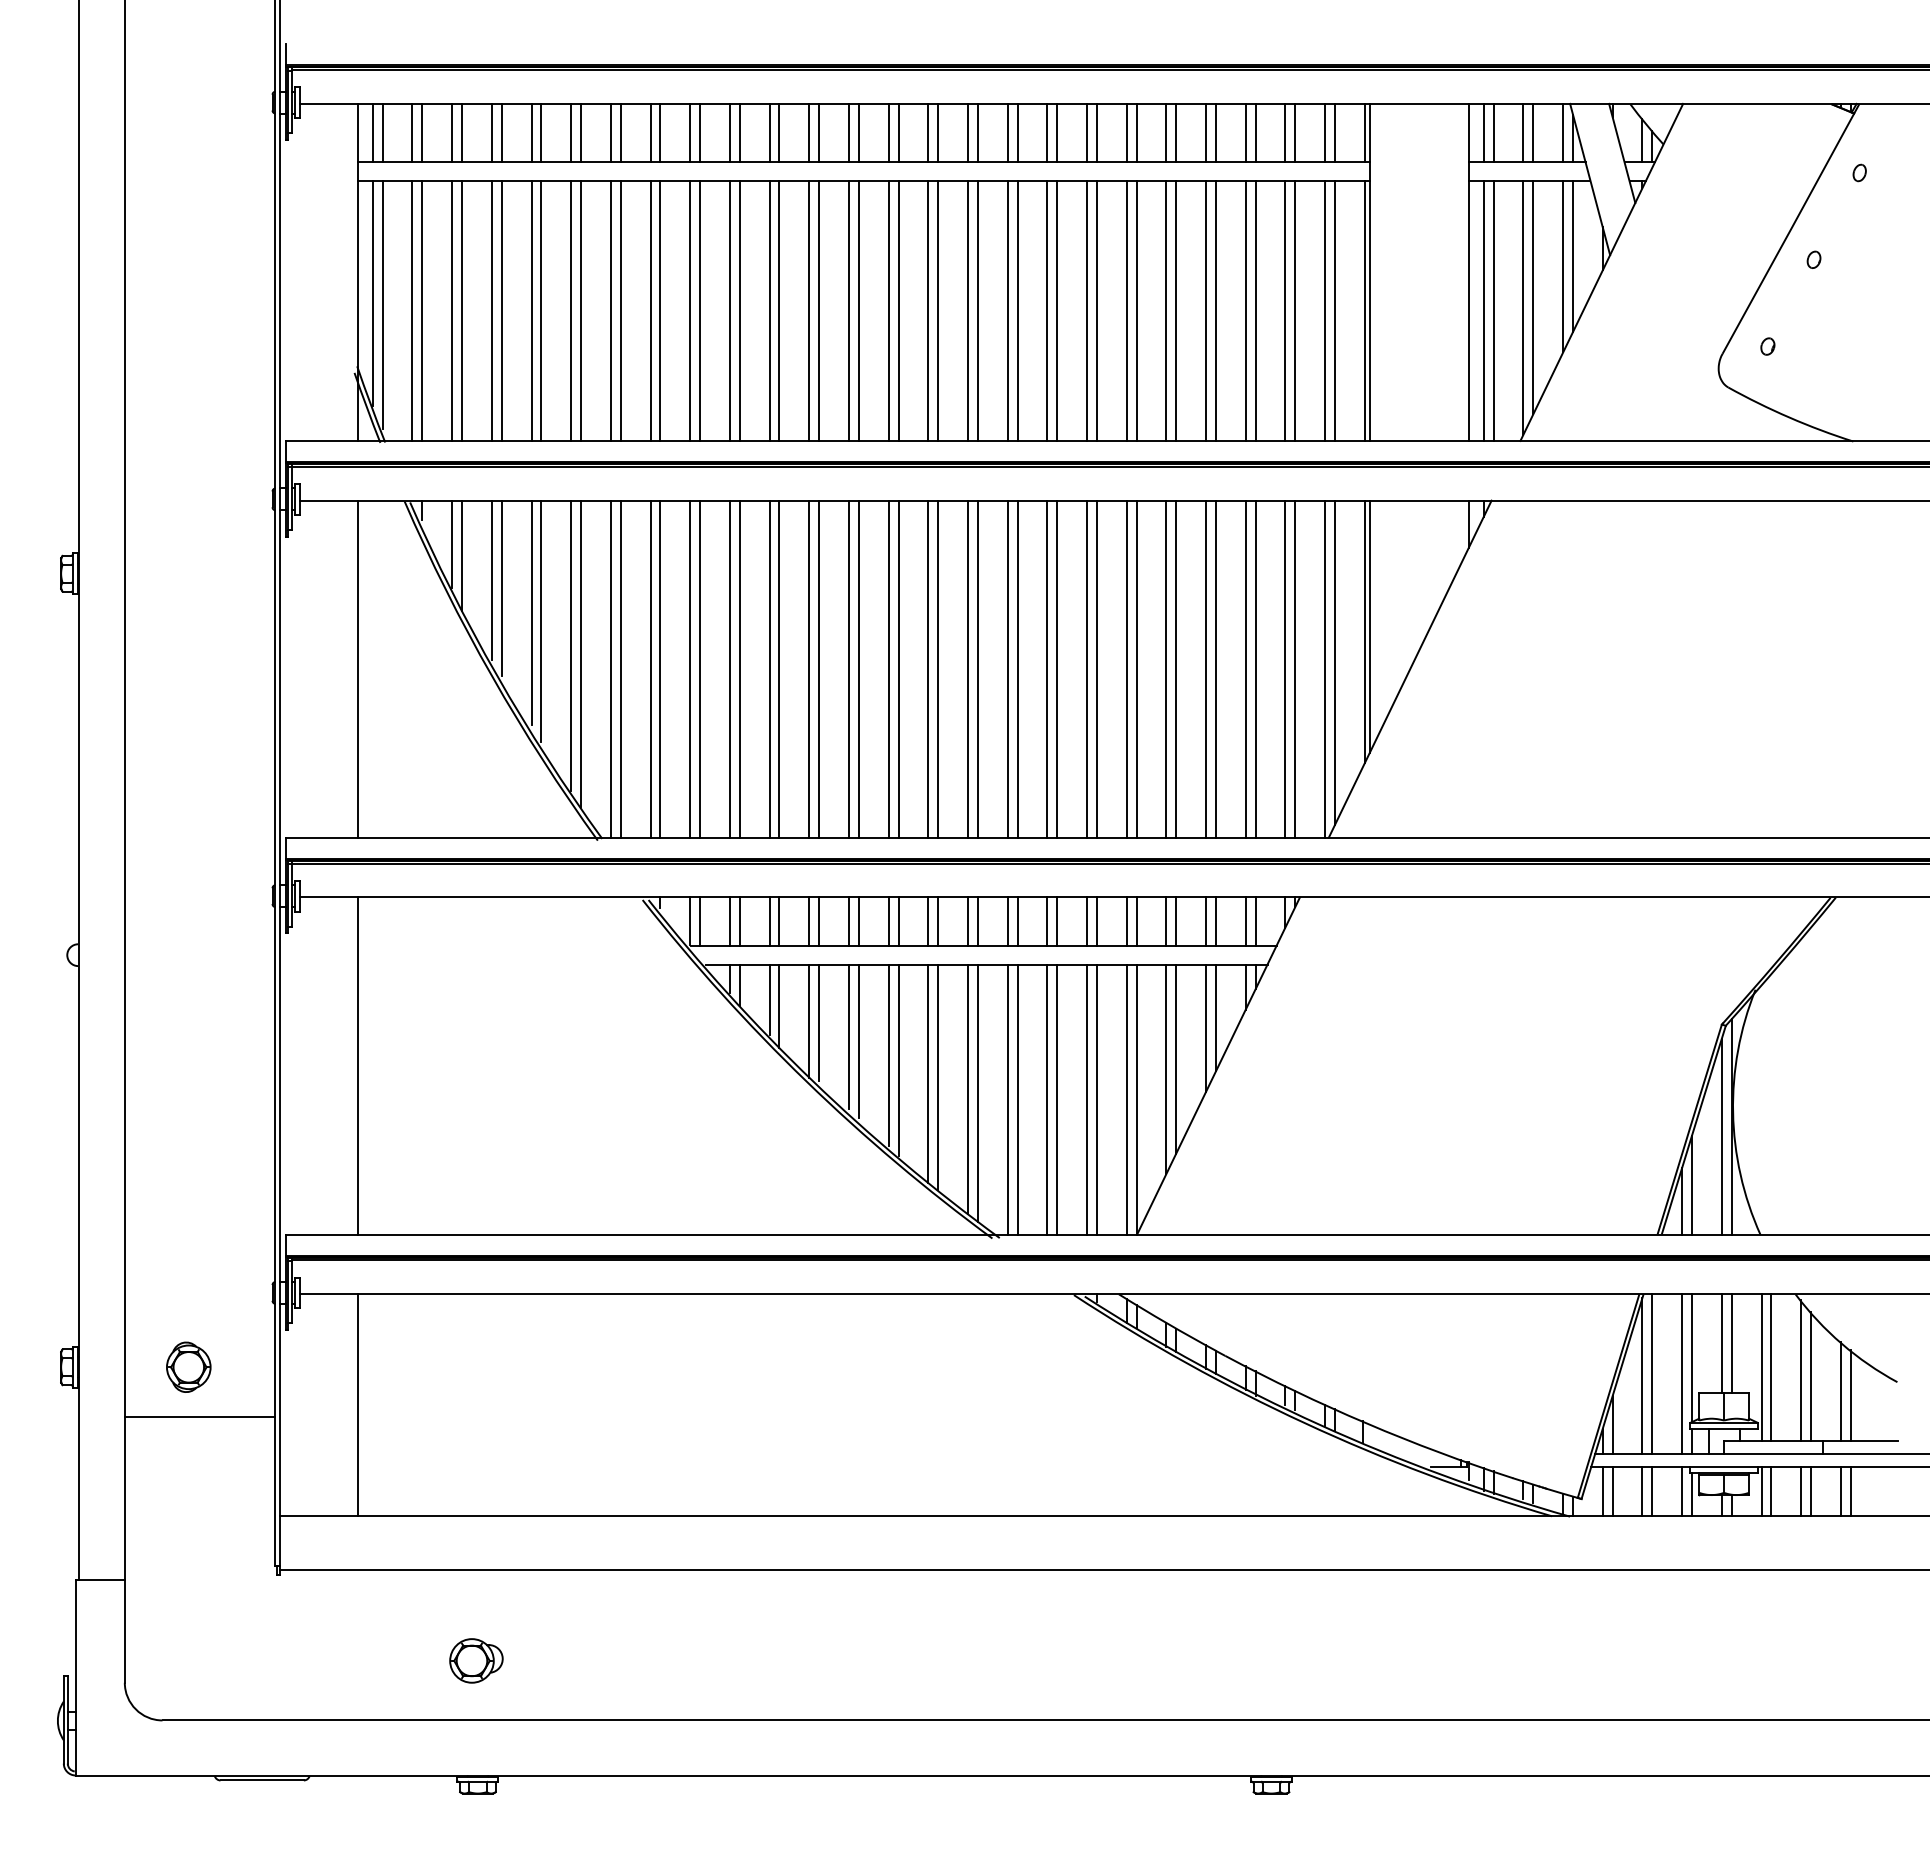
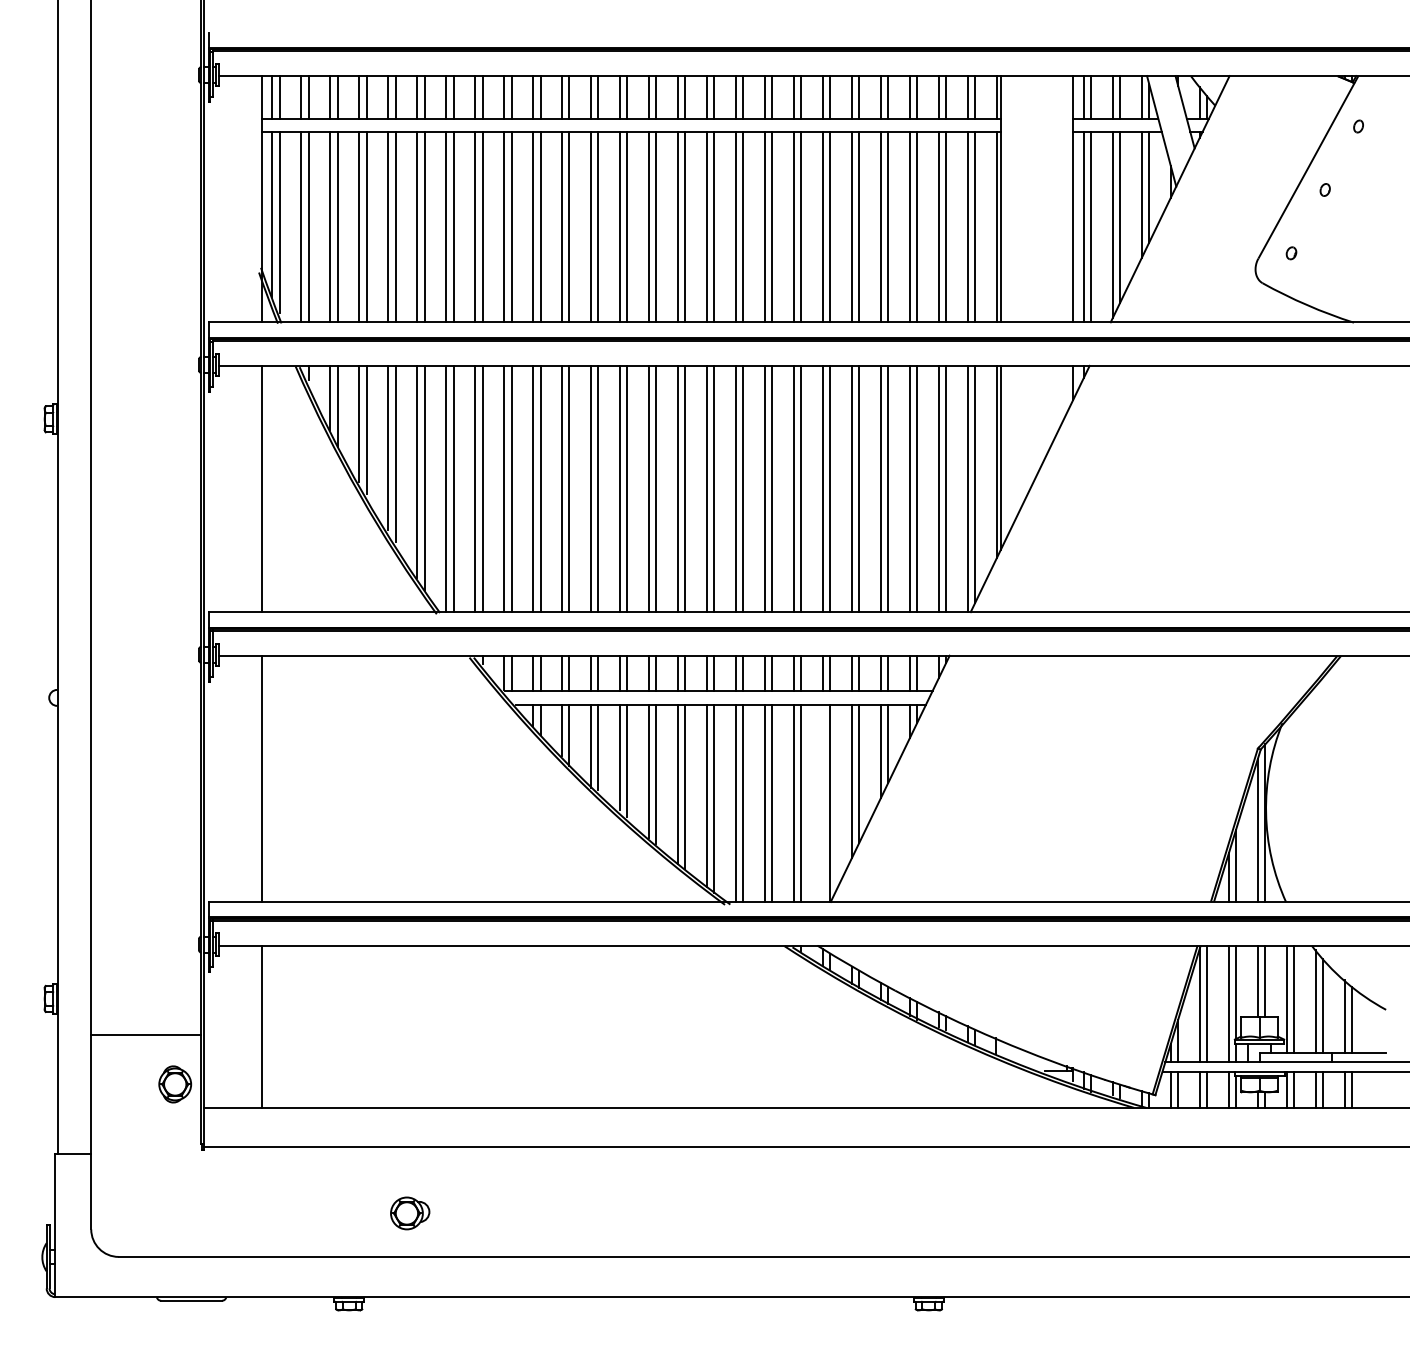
line: (1126, 1099) -> (822, 803), removed
part: (188, 1366) -> (175, 1083), moved
part: (476, 1660) -> (410, 1213), moved

